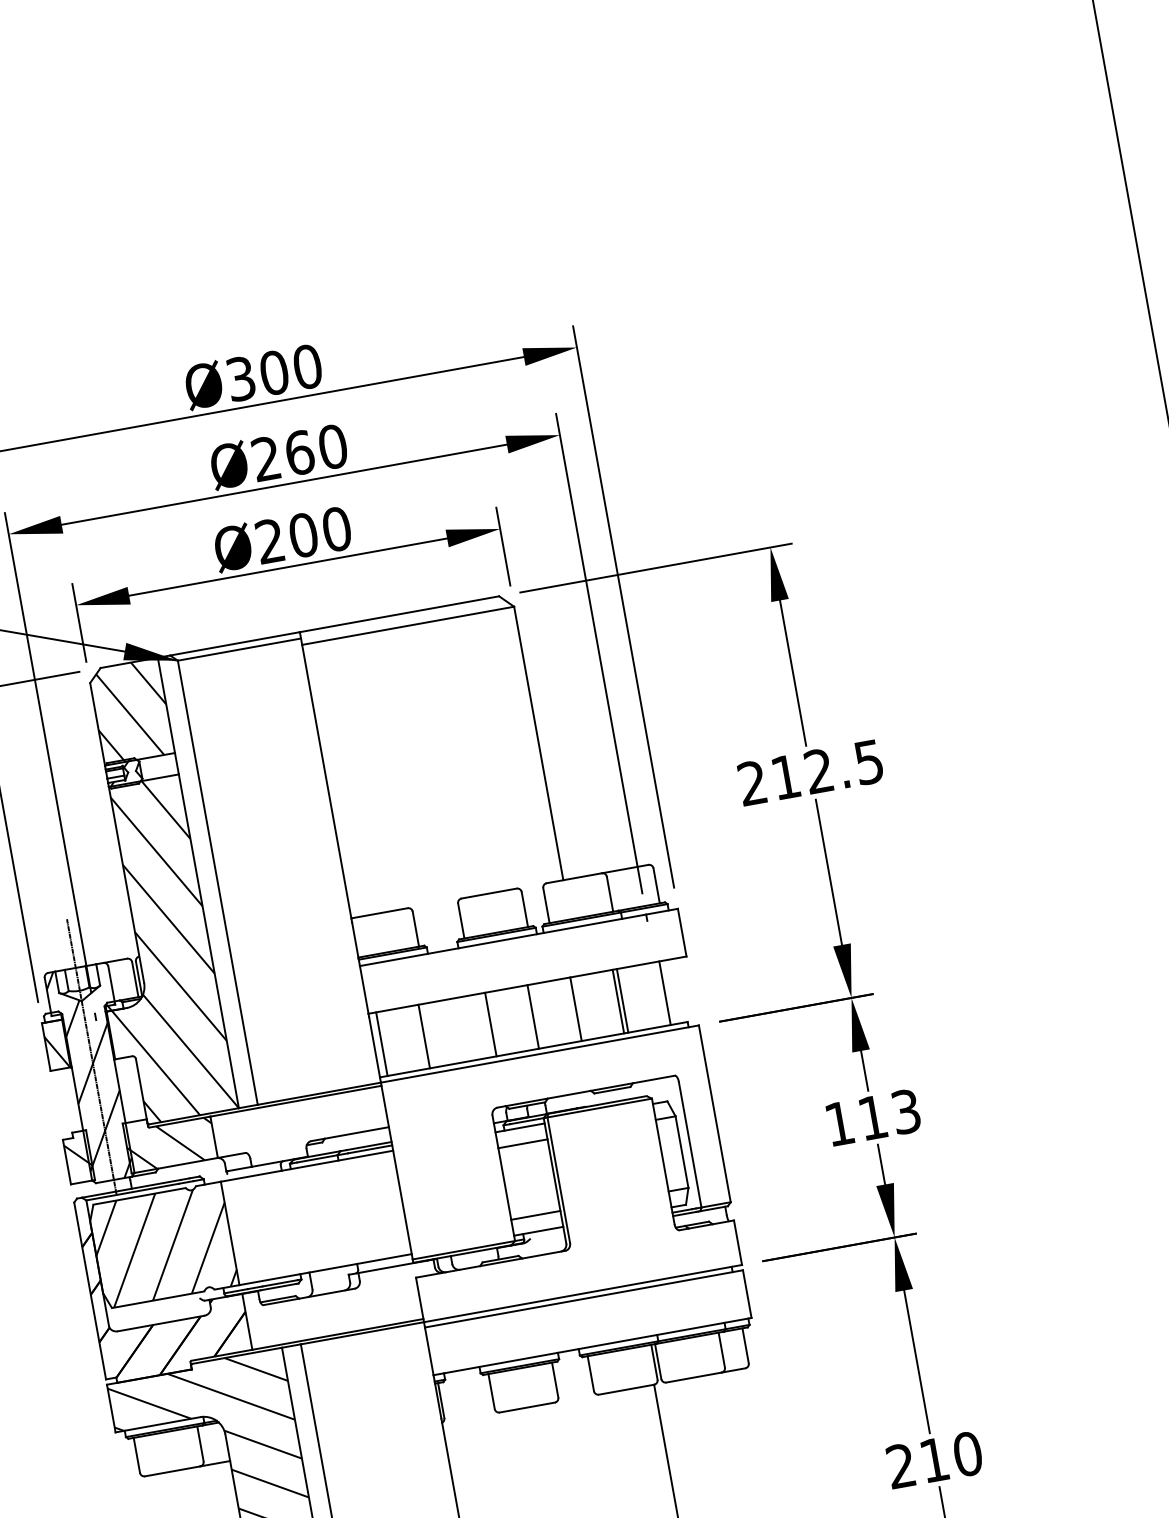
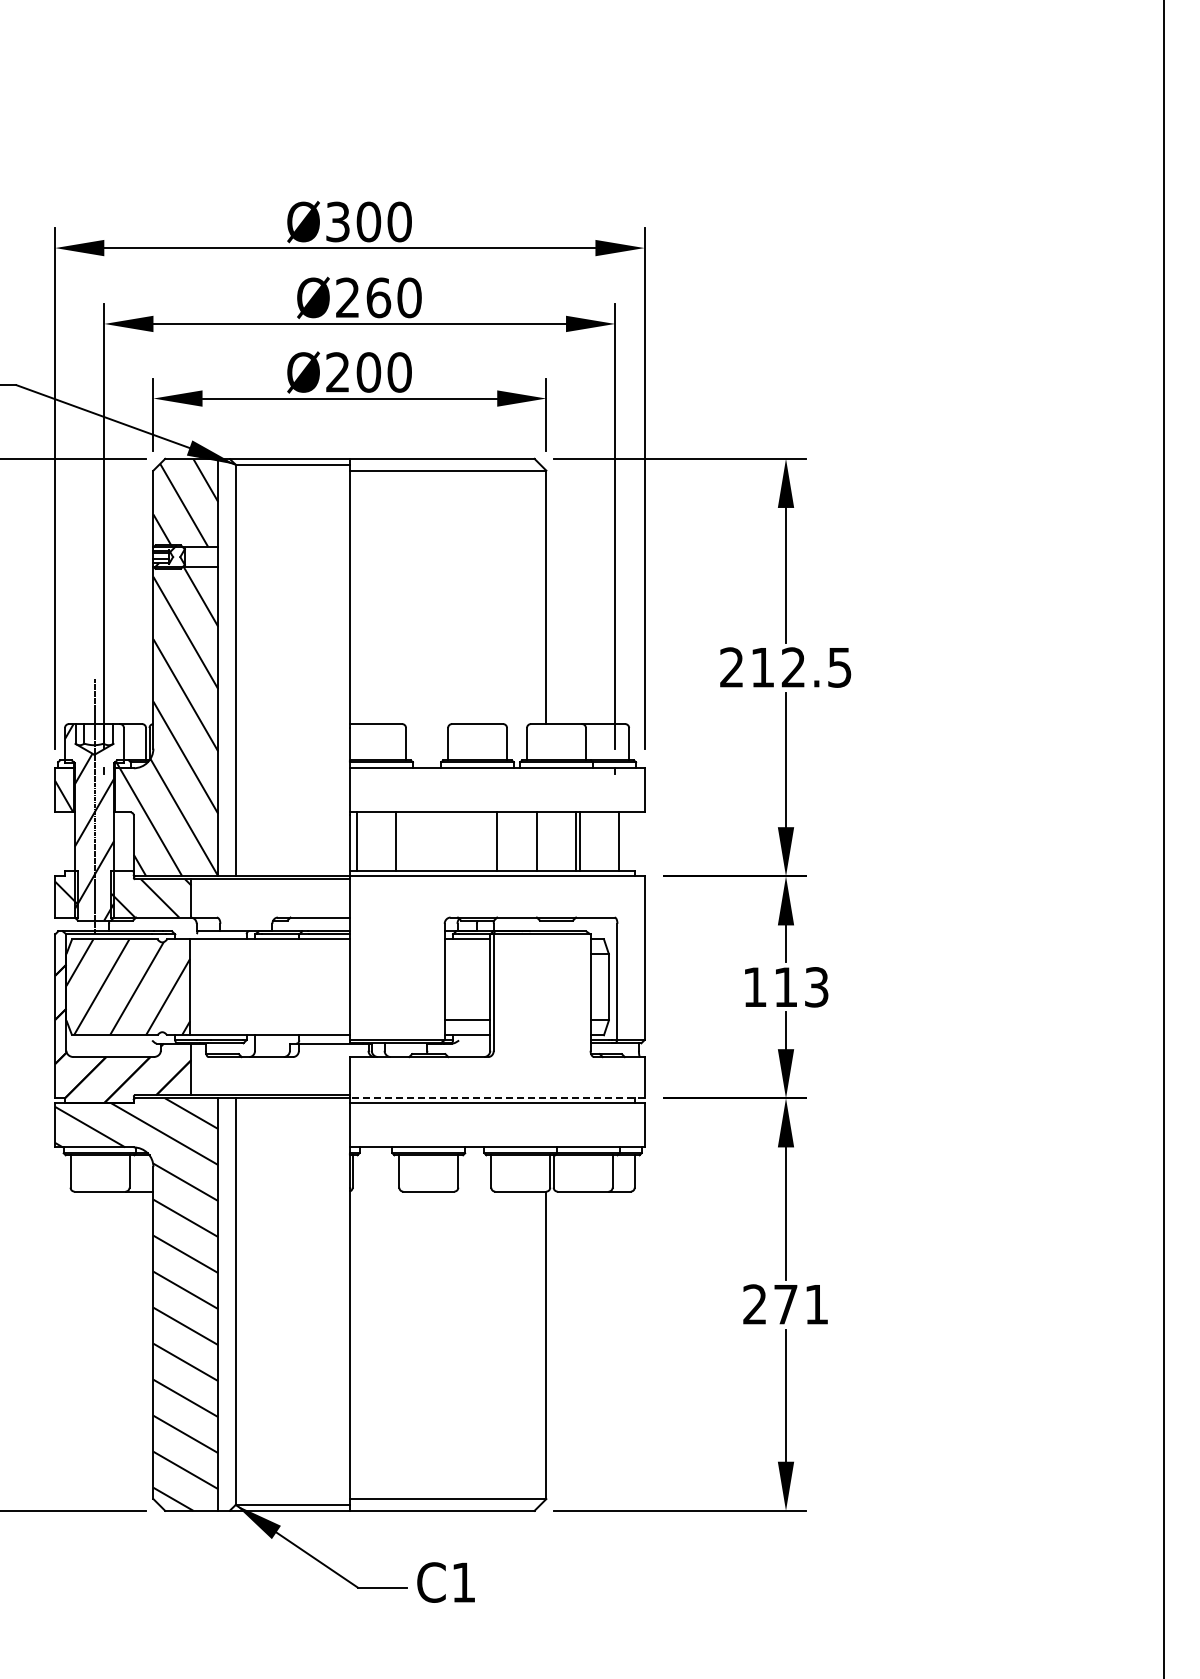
line: (490, 1024) -> (457, 841), removed
line: (523, 1144) -> (467, 954), removed
line: (582, 1293) -> (496, 1098), solid -> dashed
text: (951, 1457) -> (801, 1304), 210 -> 271

